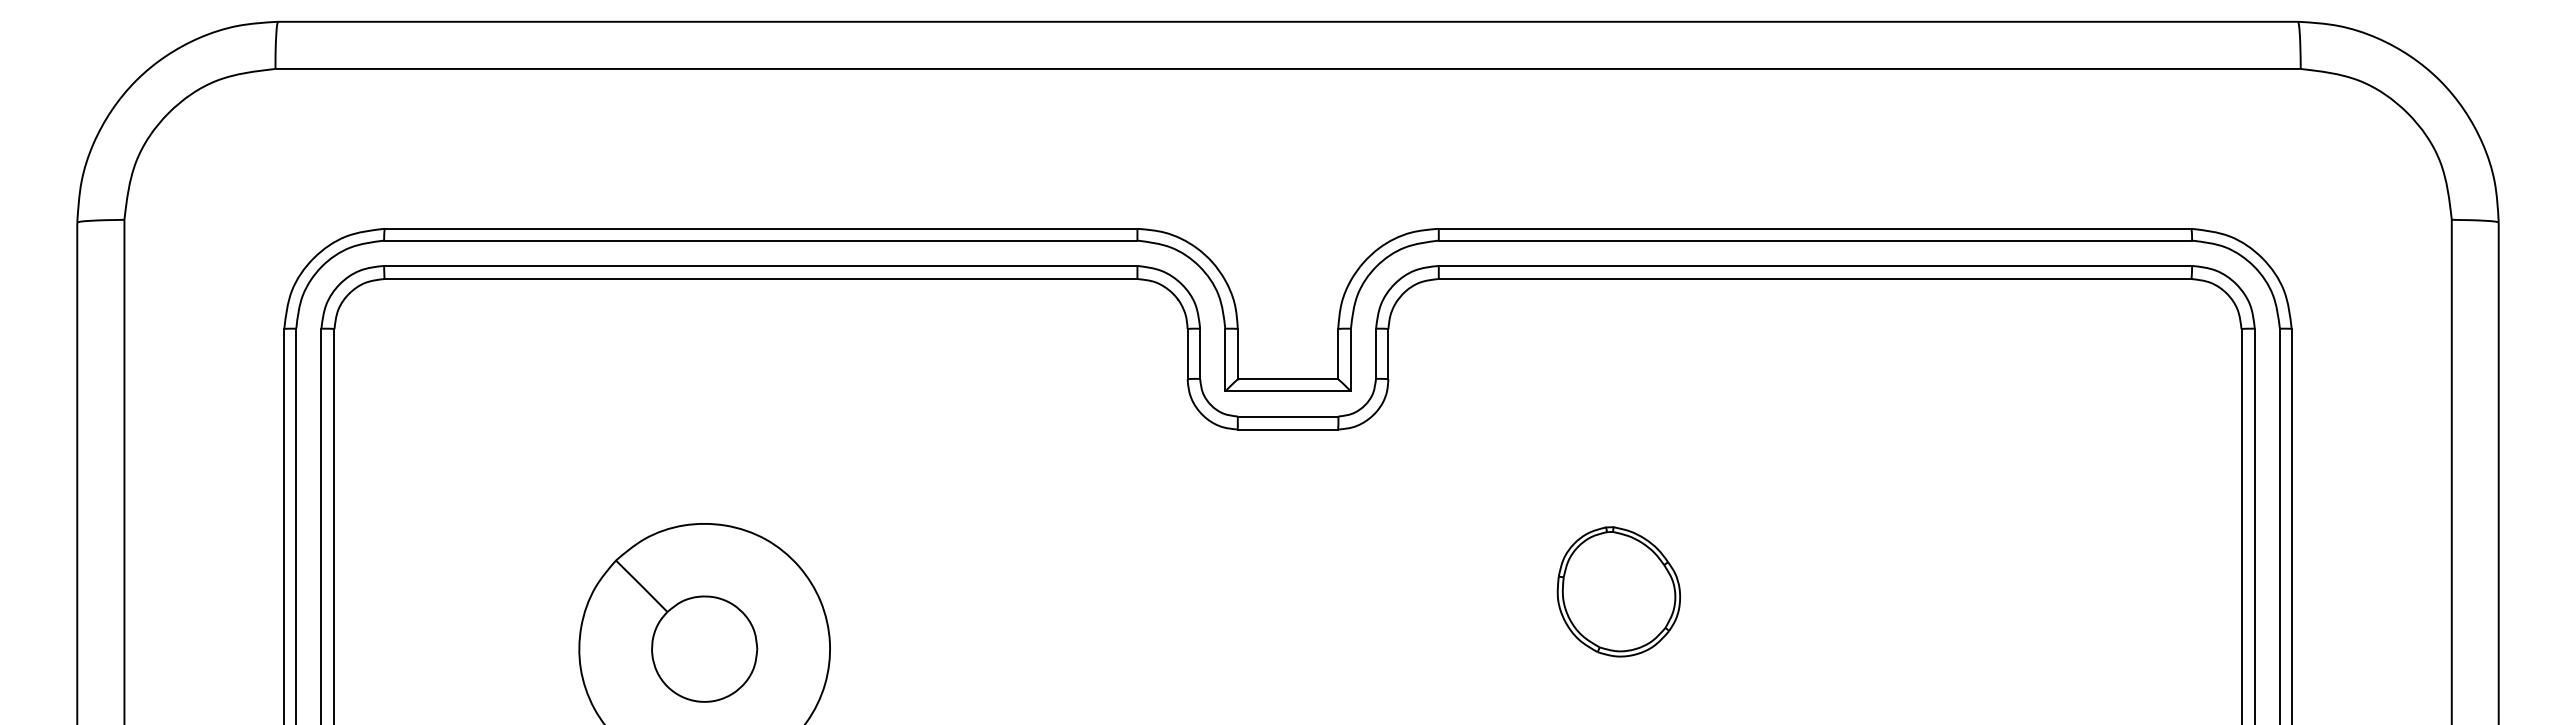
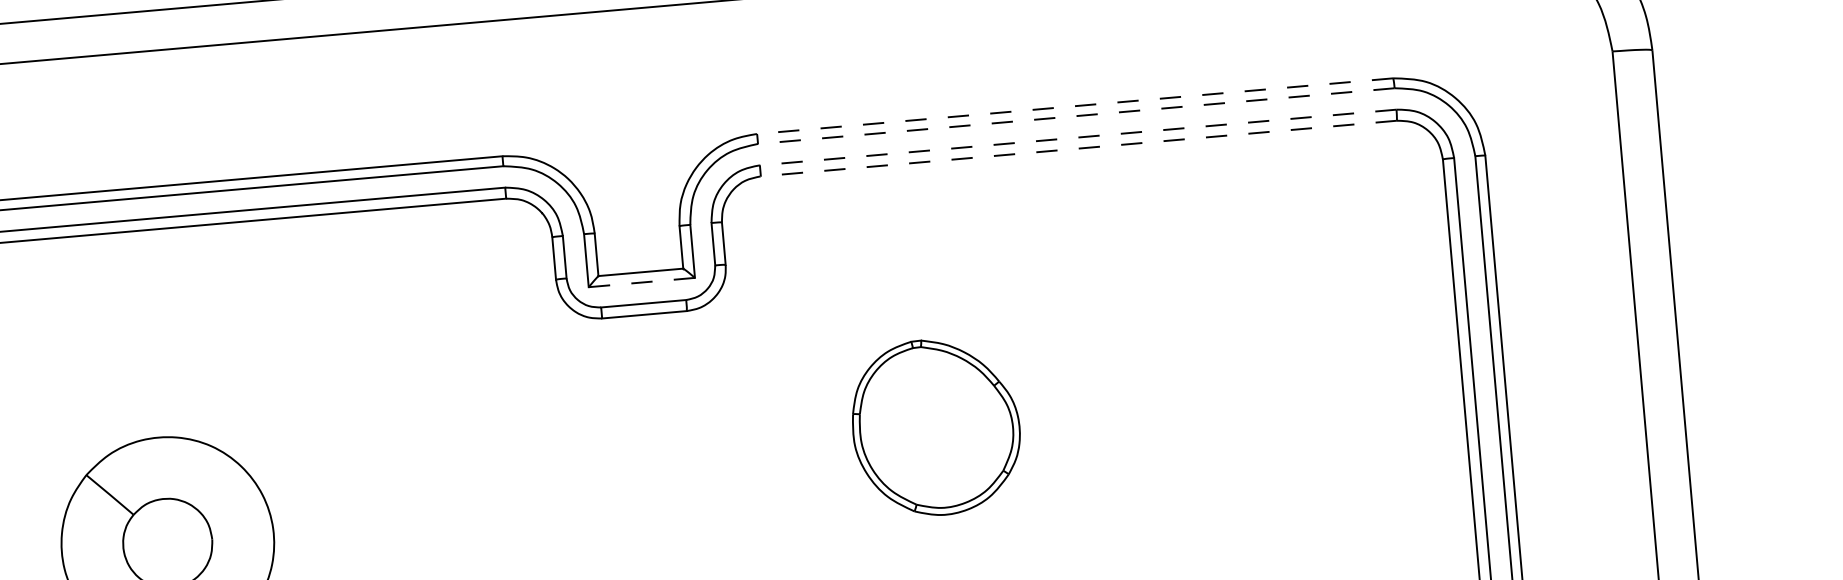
line: (1814, 228) -> (1074, 105), solid -> dashed
line: (1815, 240) -> (1076, 116), solid -> dashed
line: (1815, 265) -> (1078, 137), solid -> dashed
line: (1814, 279) -> (1078, 149), solid -> dashed
line: (1288, 391) -> (642, 282), solid -> dashed
part: (1618, 591) -> (935, 427), size x1.6

